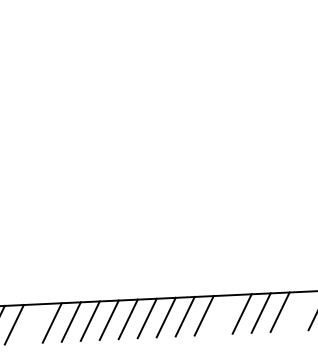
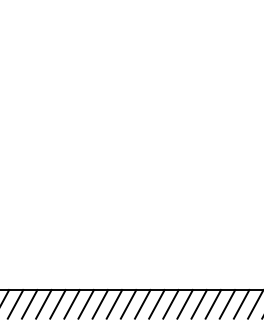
line: (299, 311) -> (227, 304), added
line: (222, 315) -> (170, 304), added
line: (33, 324) -> (29, 304), added

